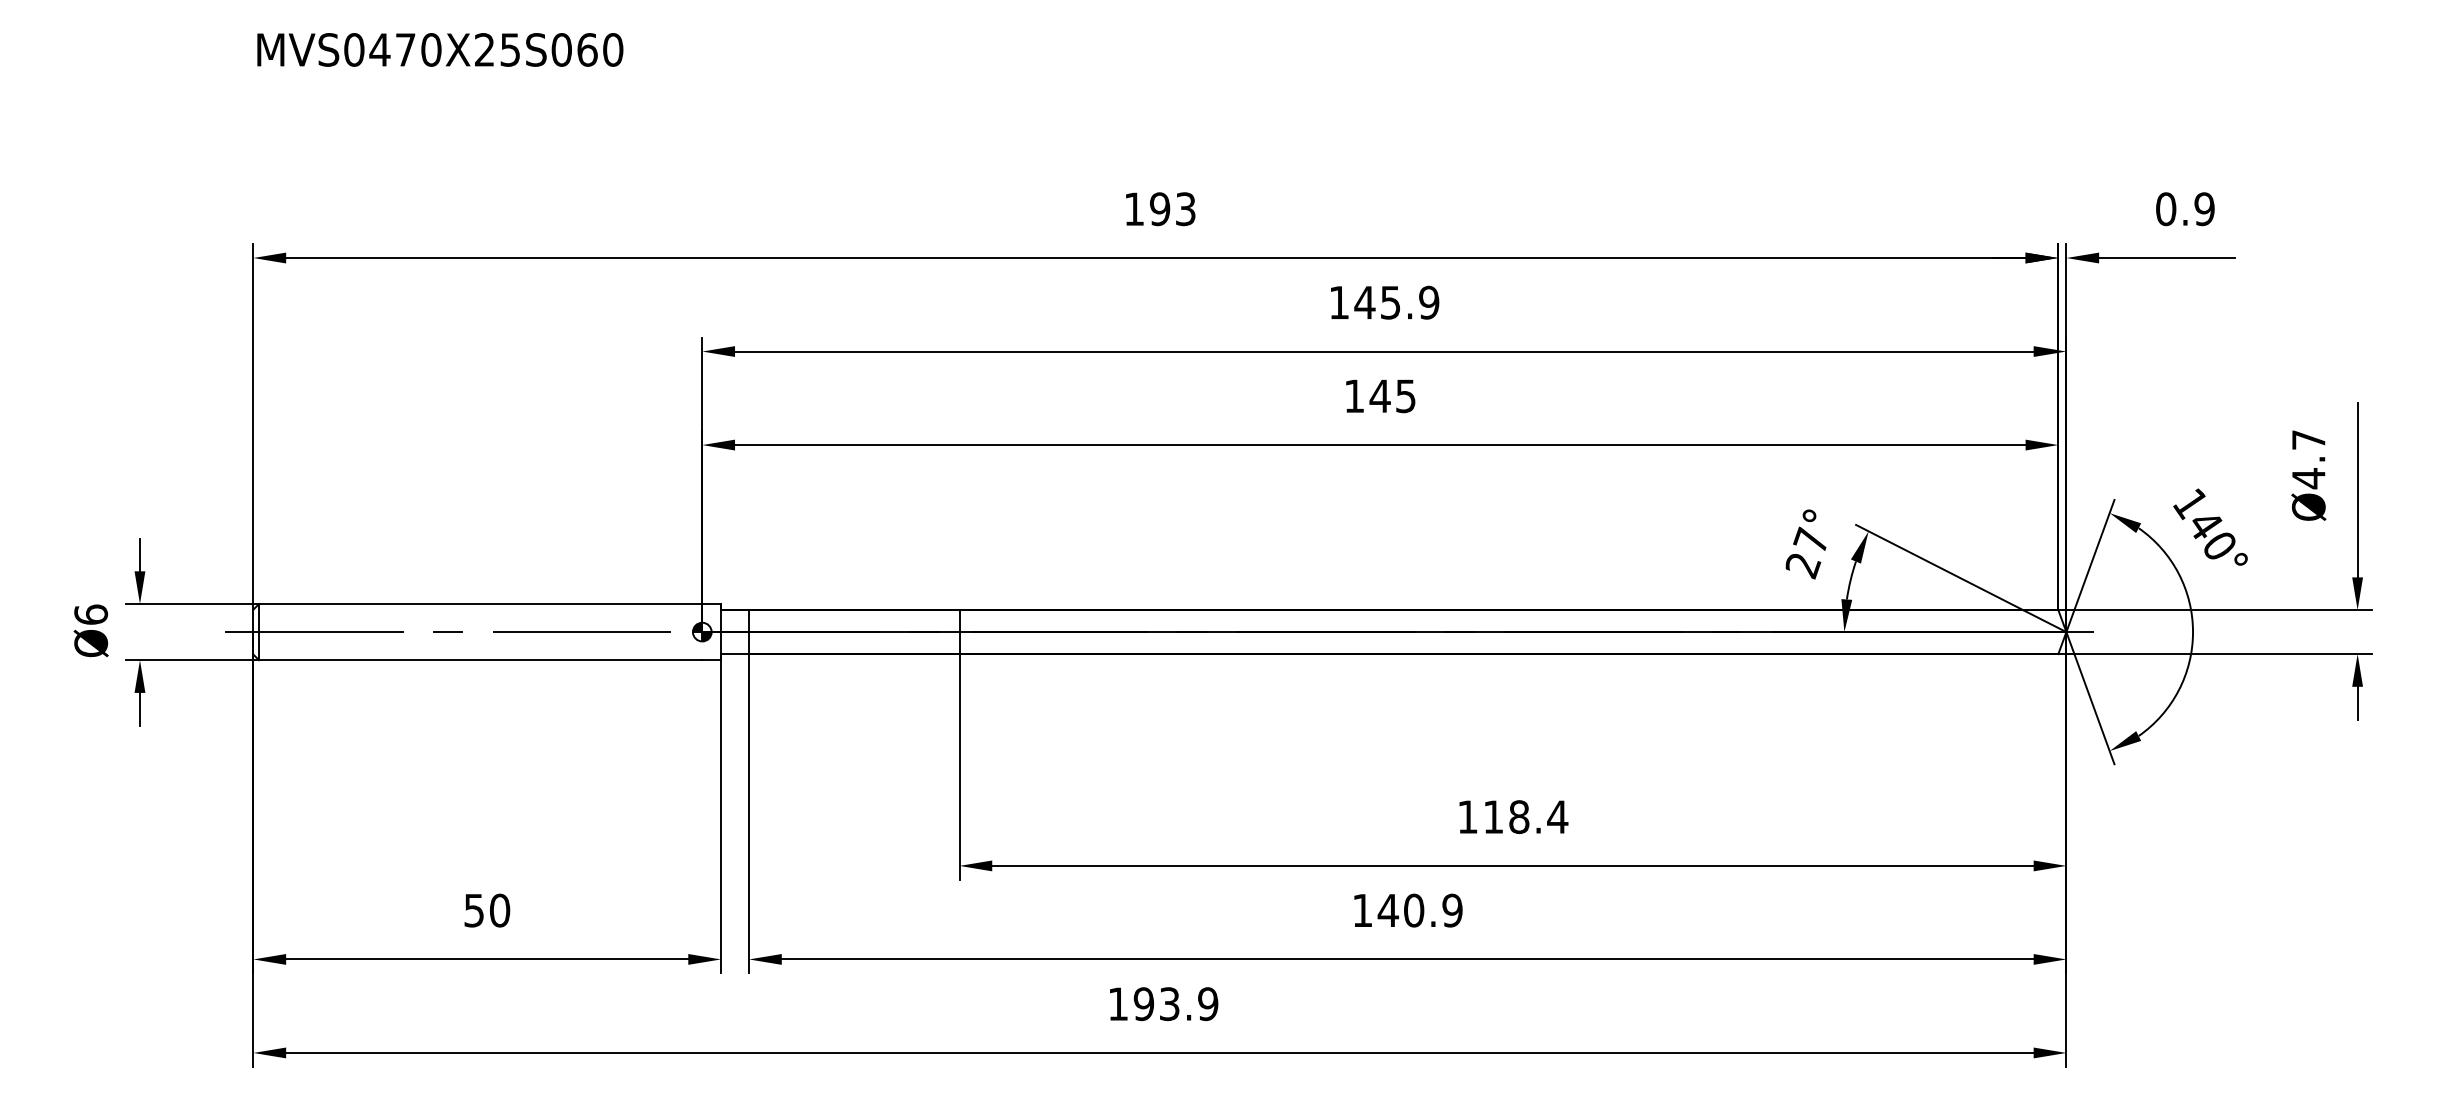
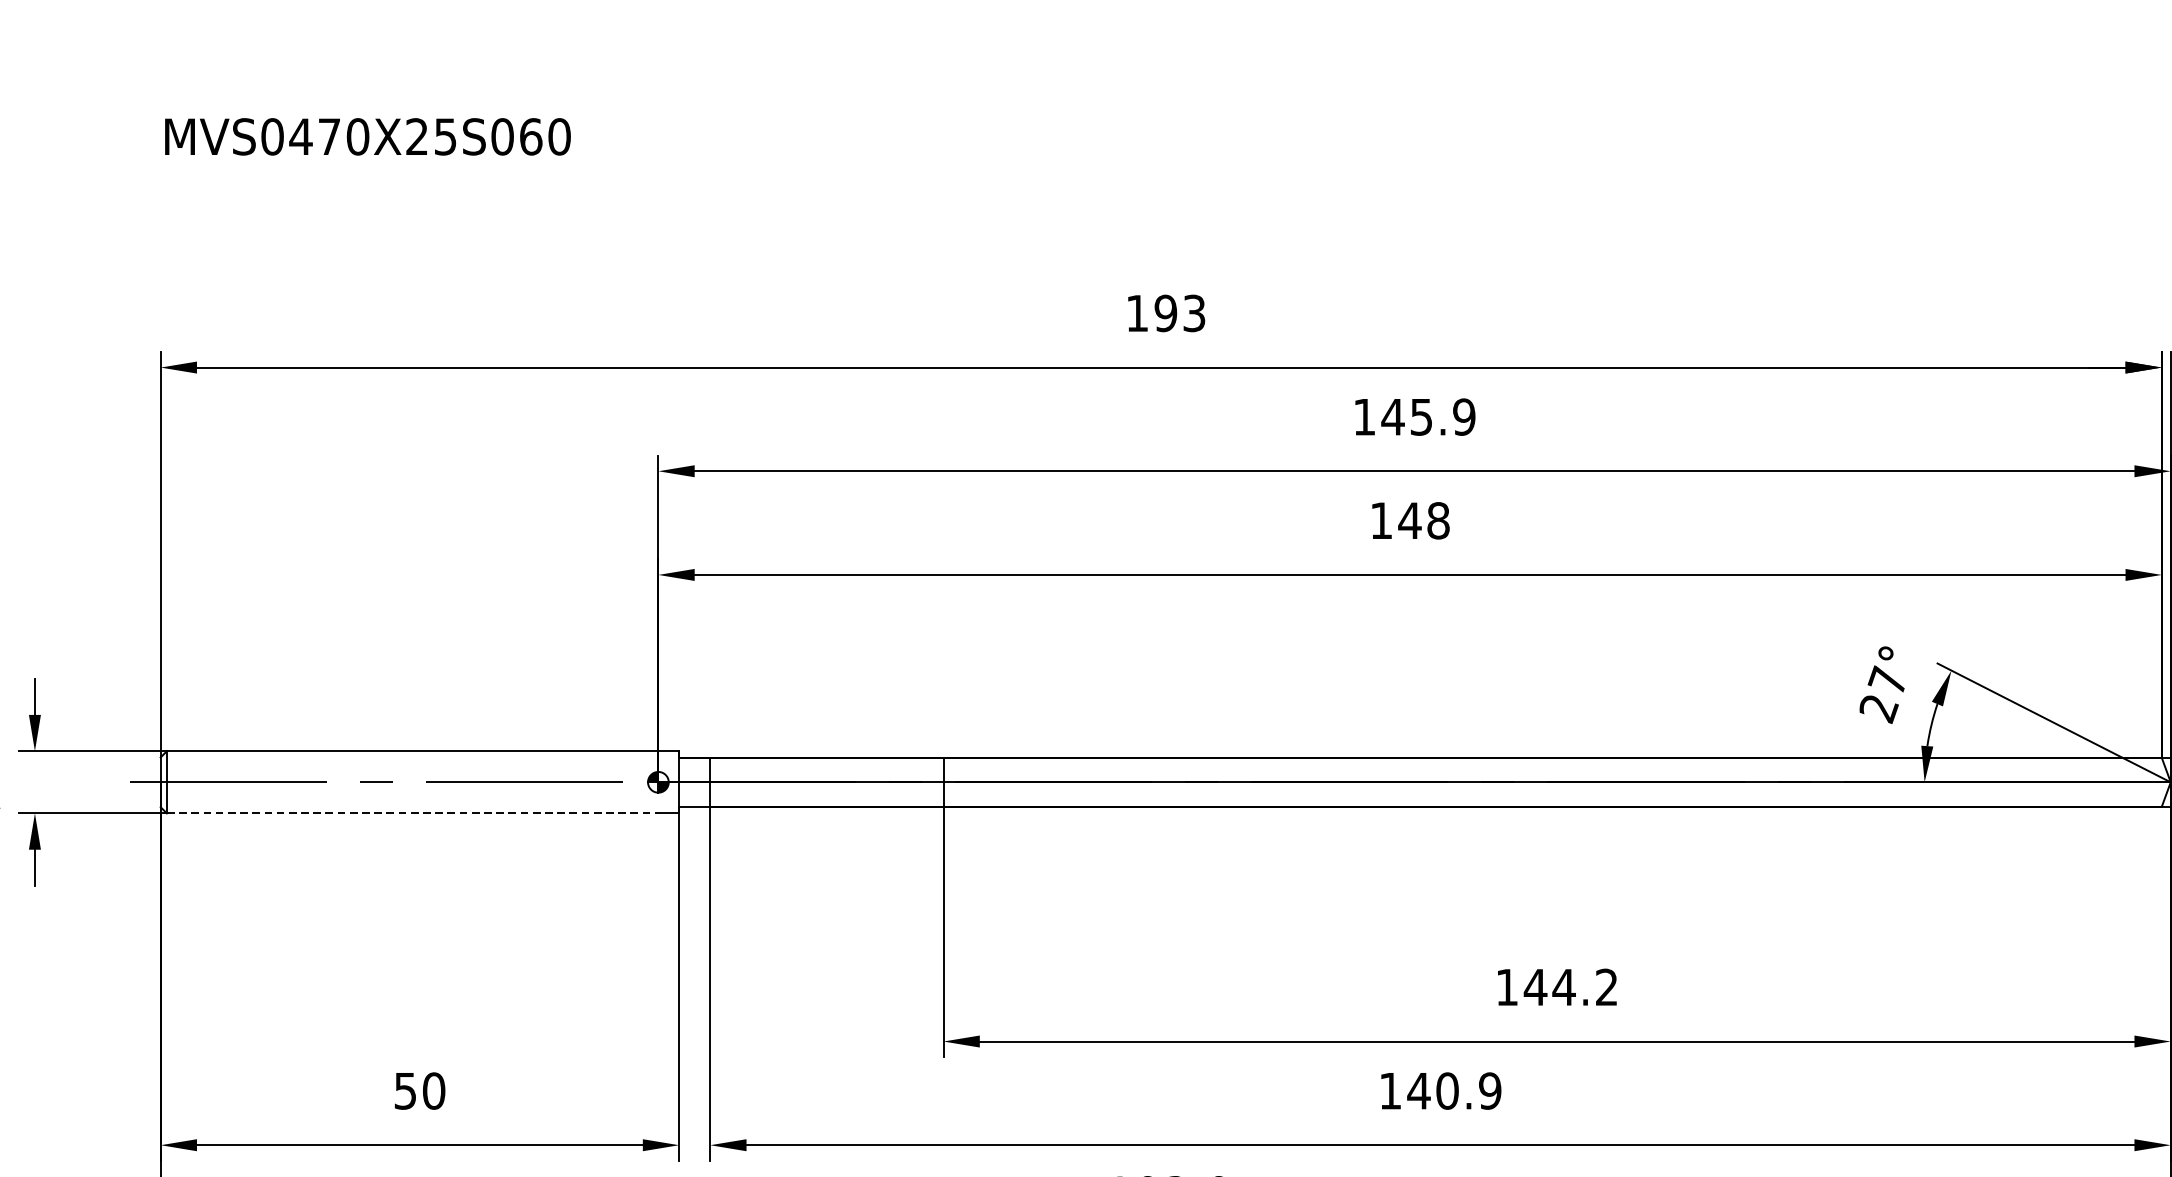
text: (1406, 396) -> (1439, 521), 145 -> 148
line: (480, 660) -> (412, 813), solid -> dashed
text: (1525, 816) -> (1571, 986), 118.4 -> 144.2

